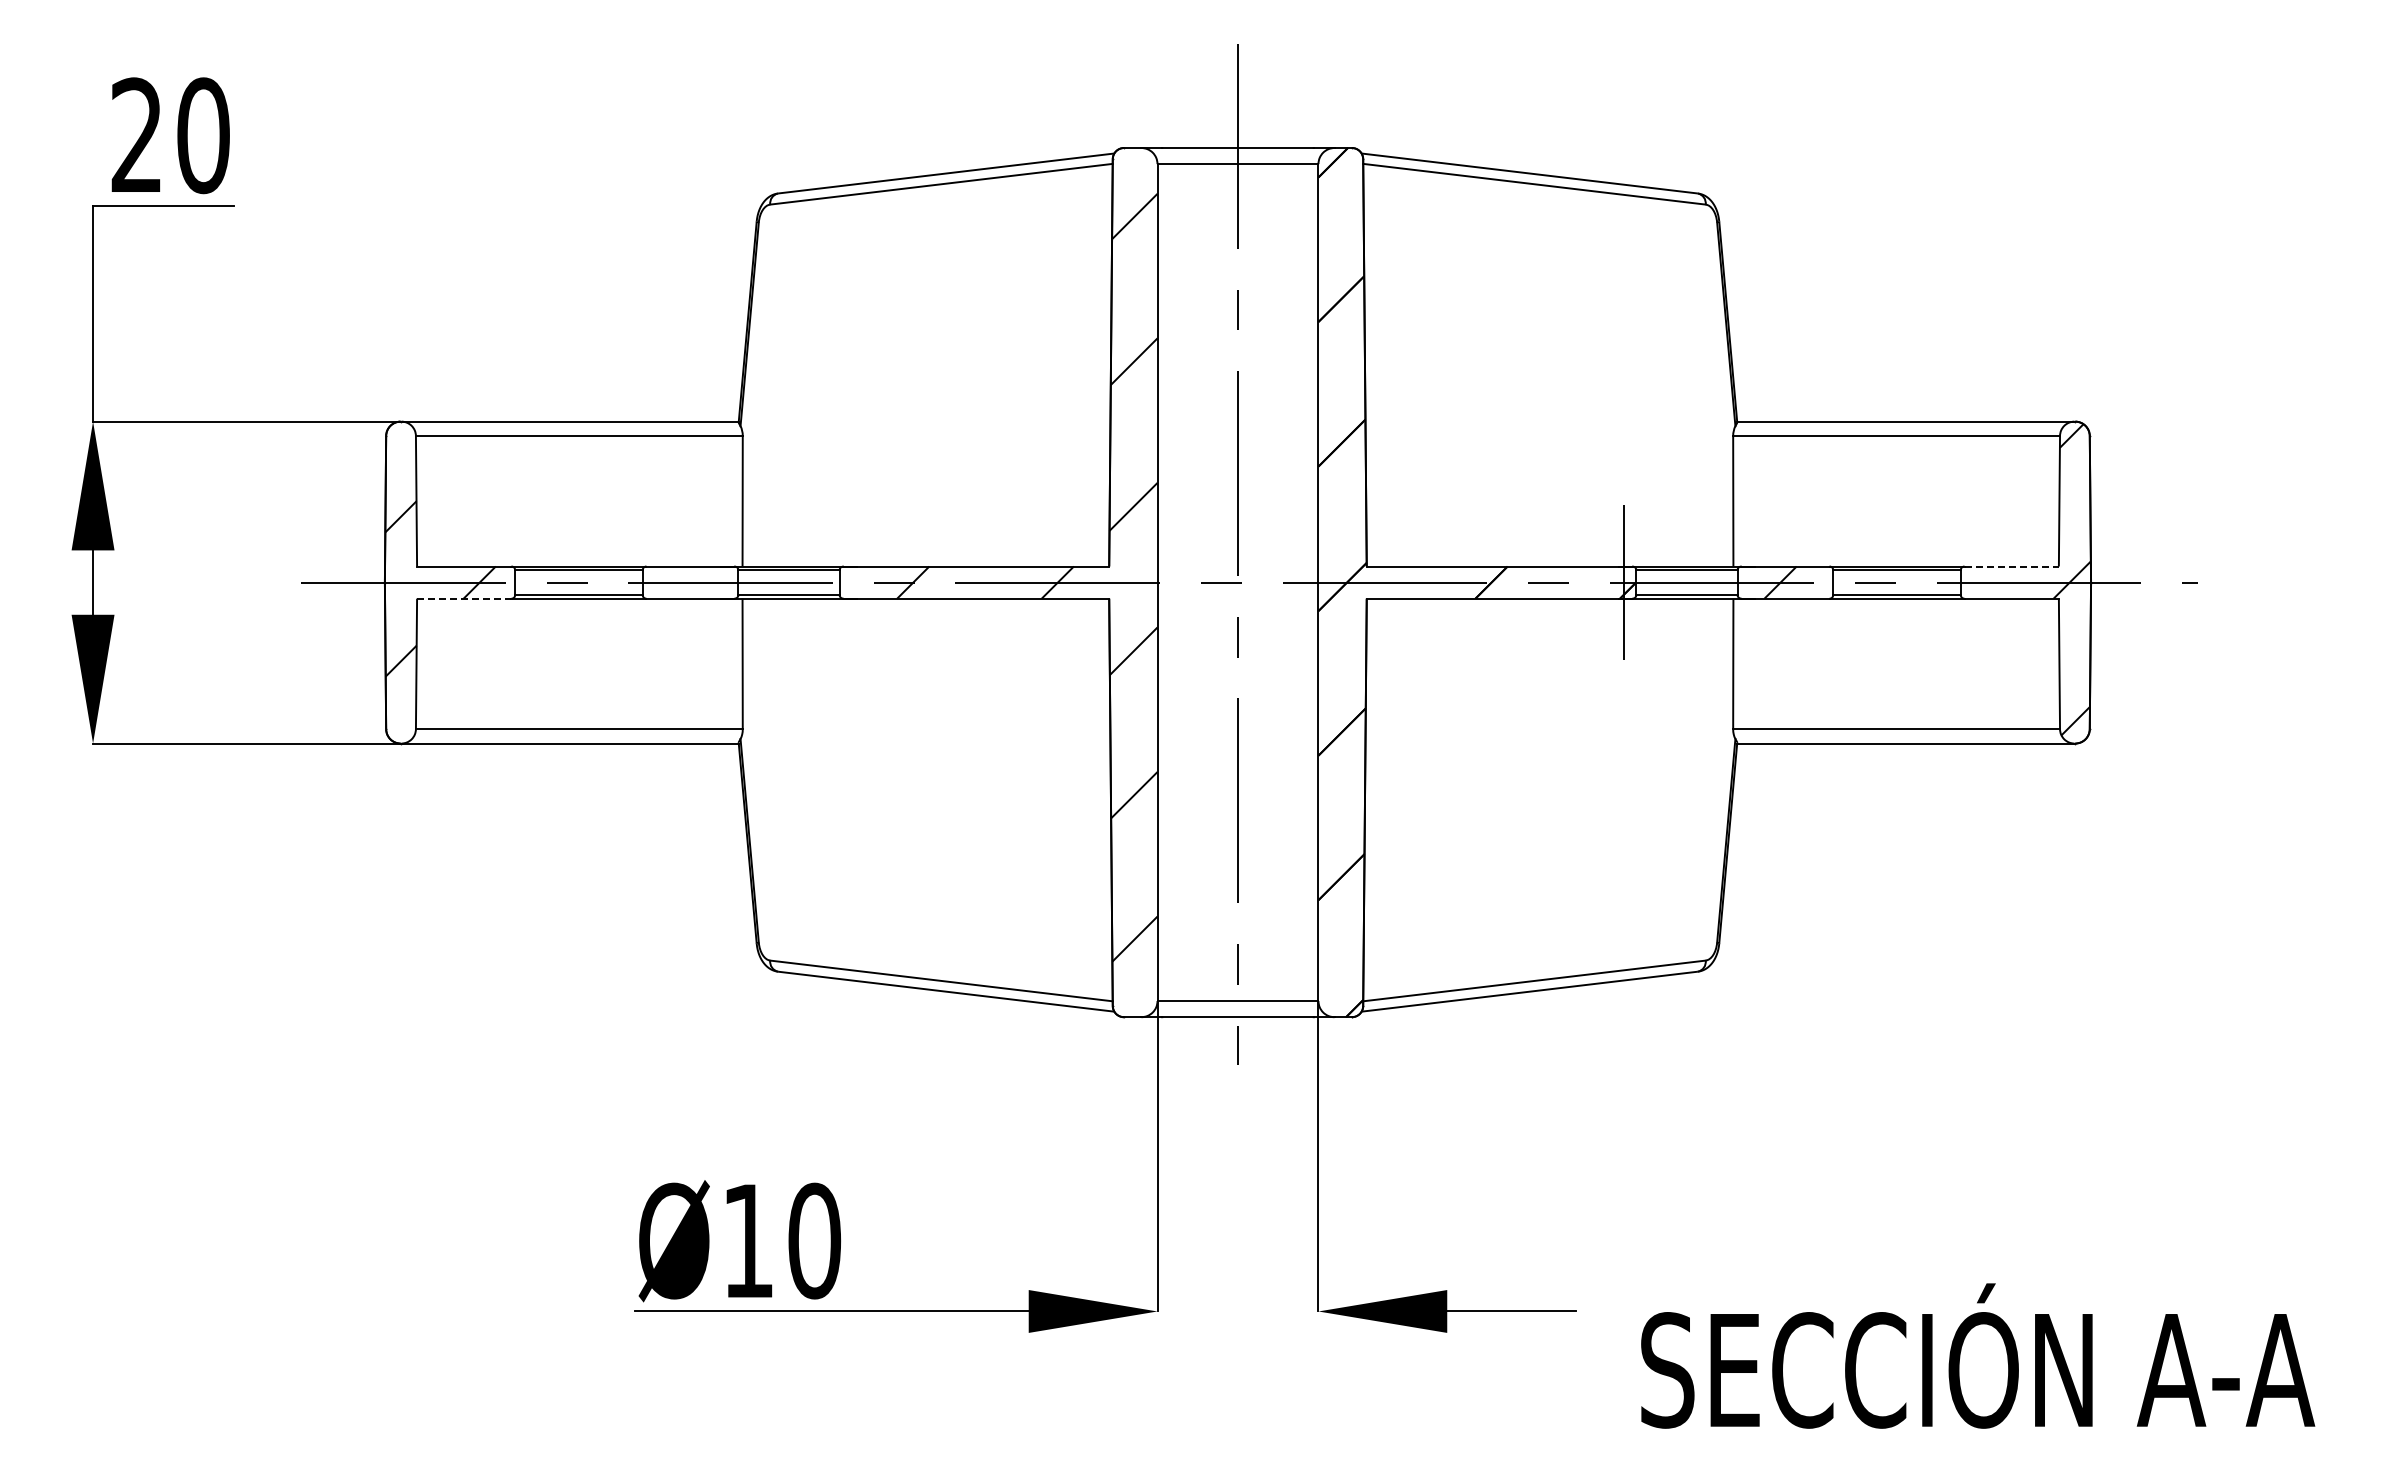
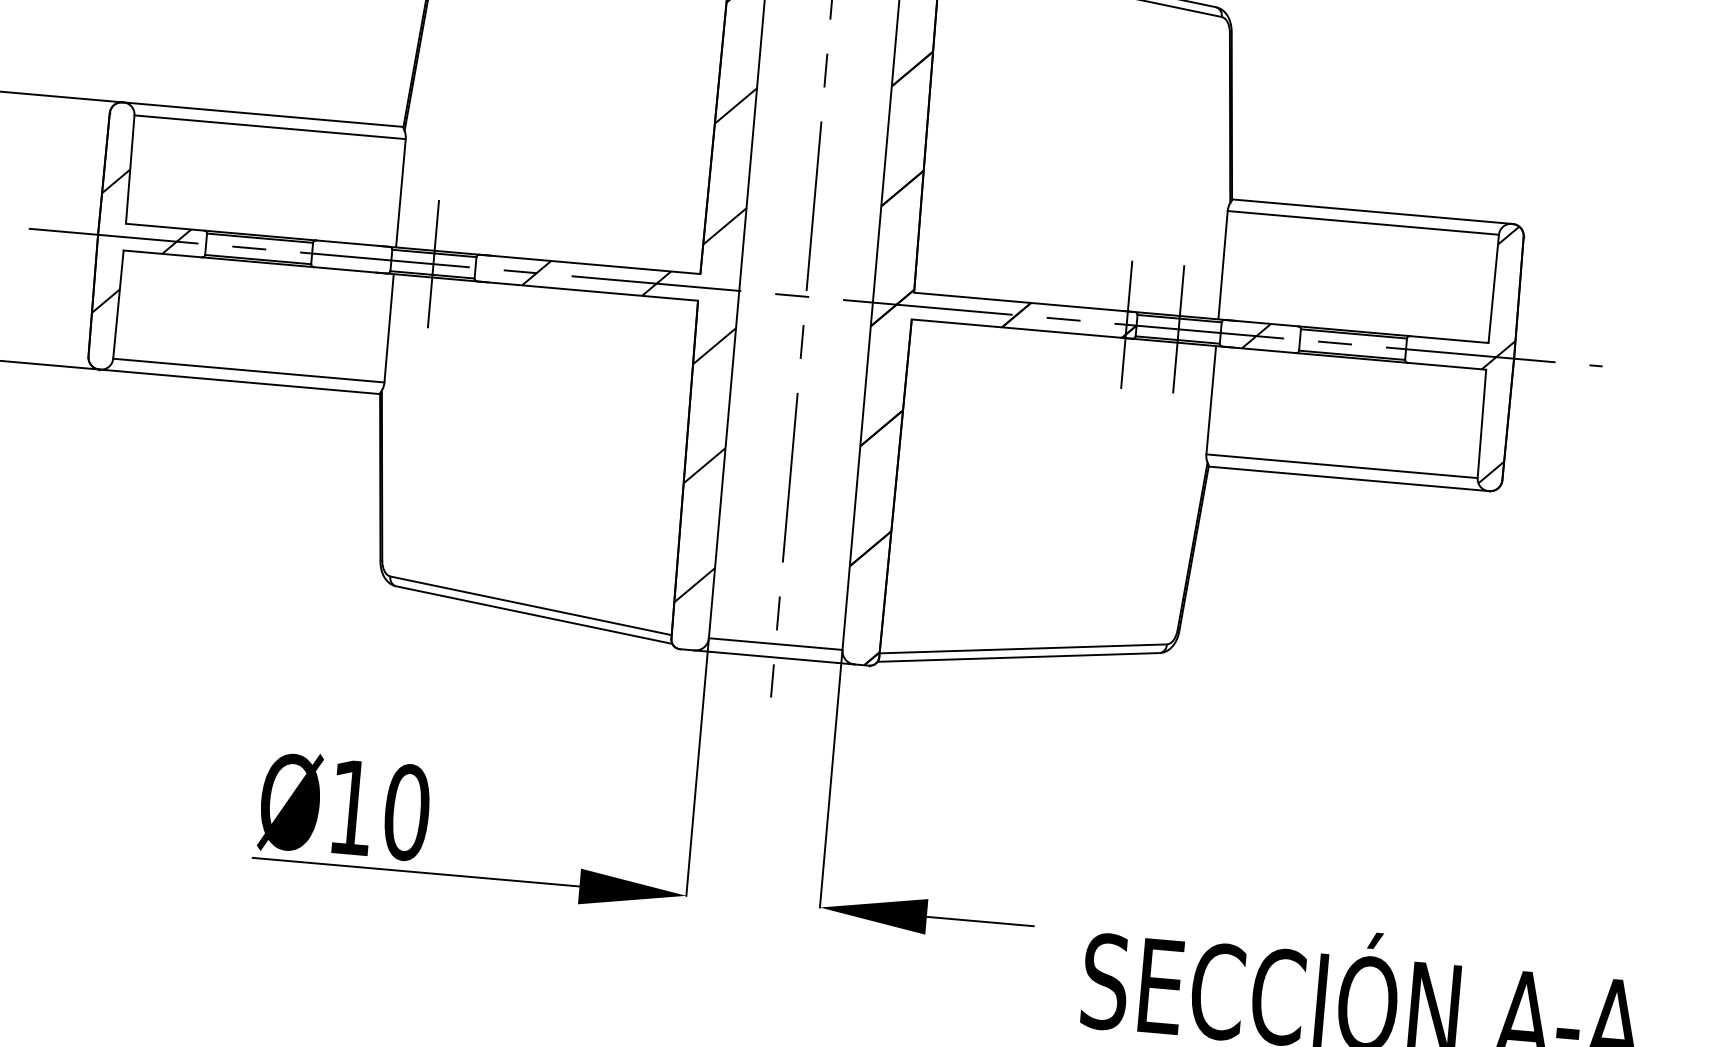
line: (2012, 566) -> (1450, 339), dashed -> solid
line: (789, 582) -> (433, 264), added
line: (1686, 582) -> (1178, 329), added
line: (464, 598) -> (162, 253), dashed -> solid

